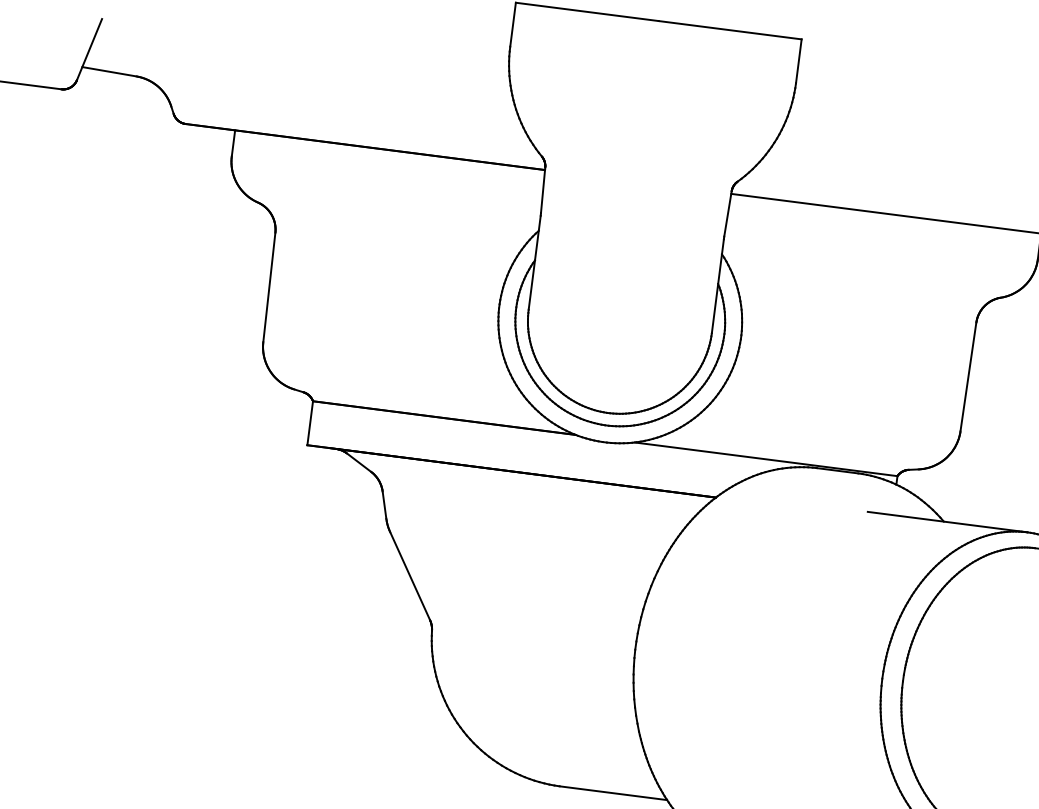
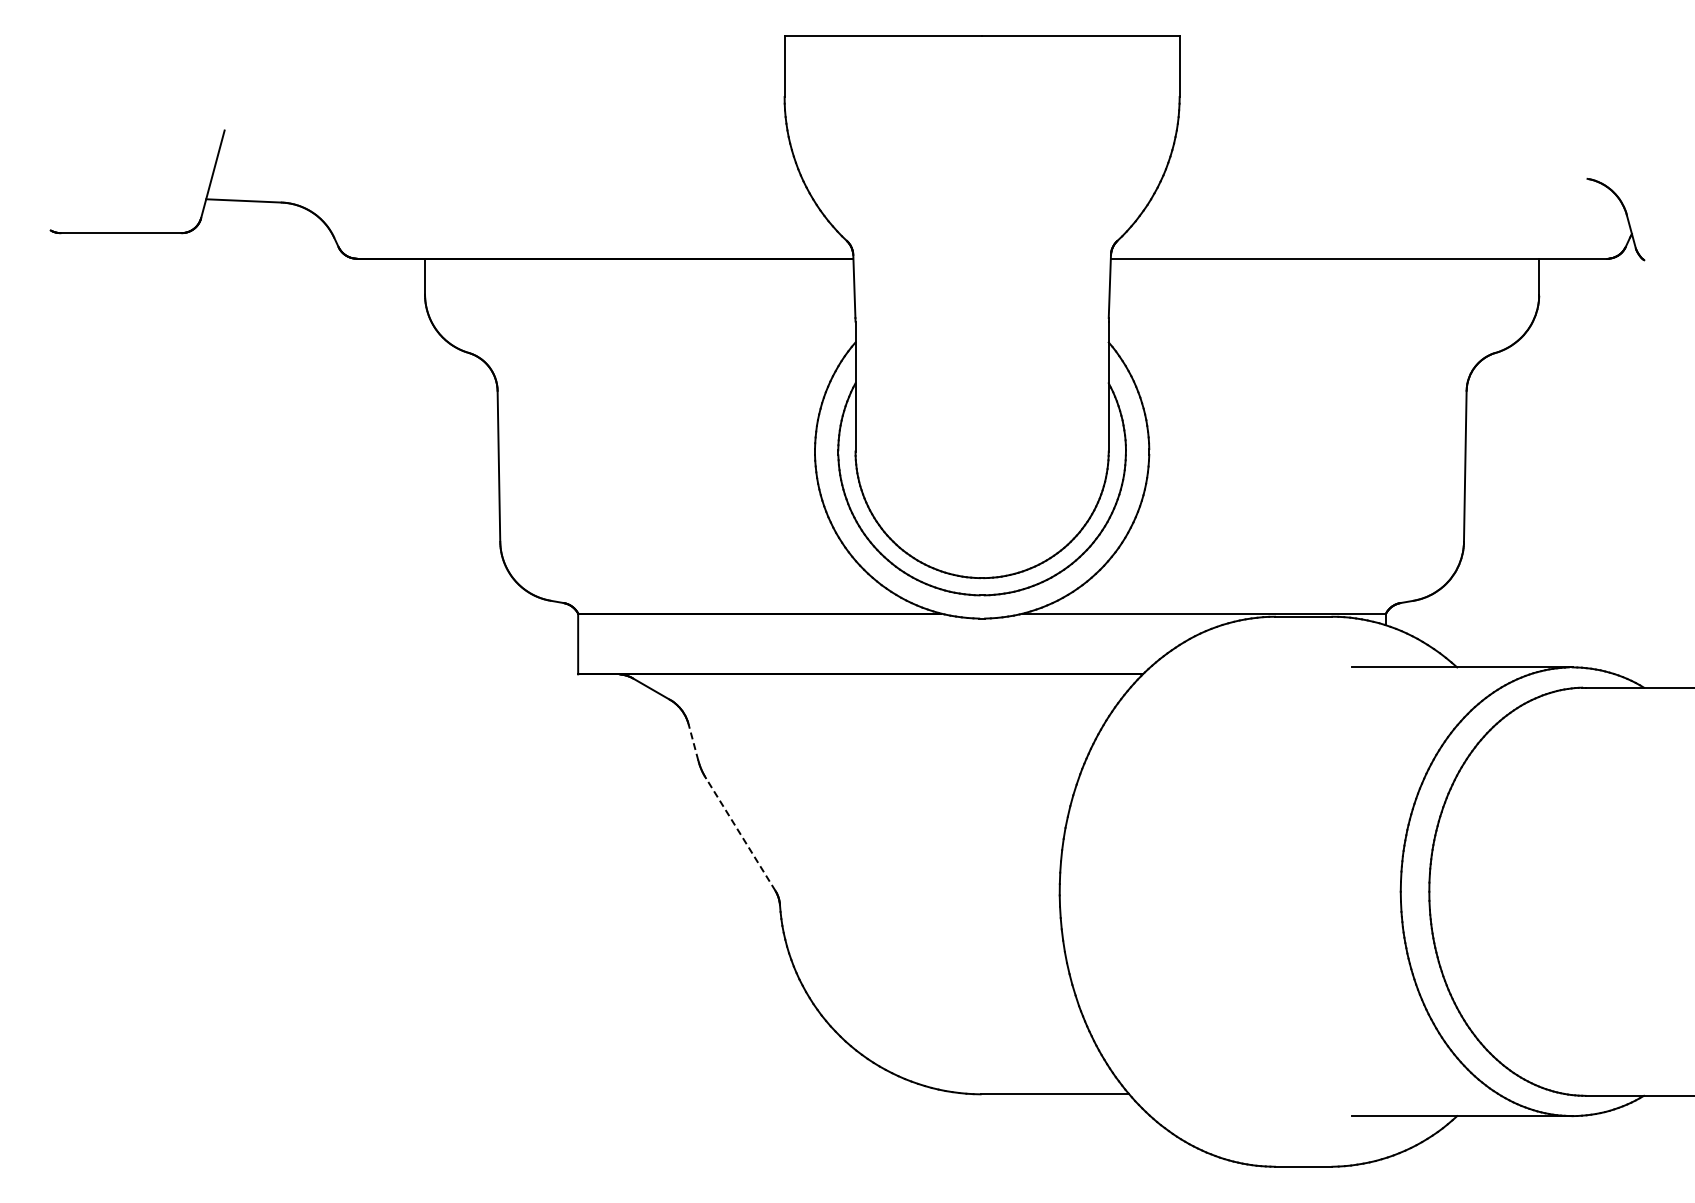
line: (384, 505) -> (693, 742), solid -> dashed
line: (409, 576) -> (740, 834), solid -> dashed

